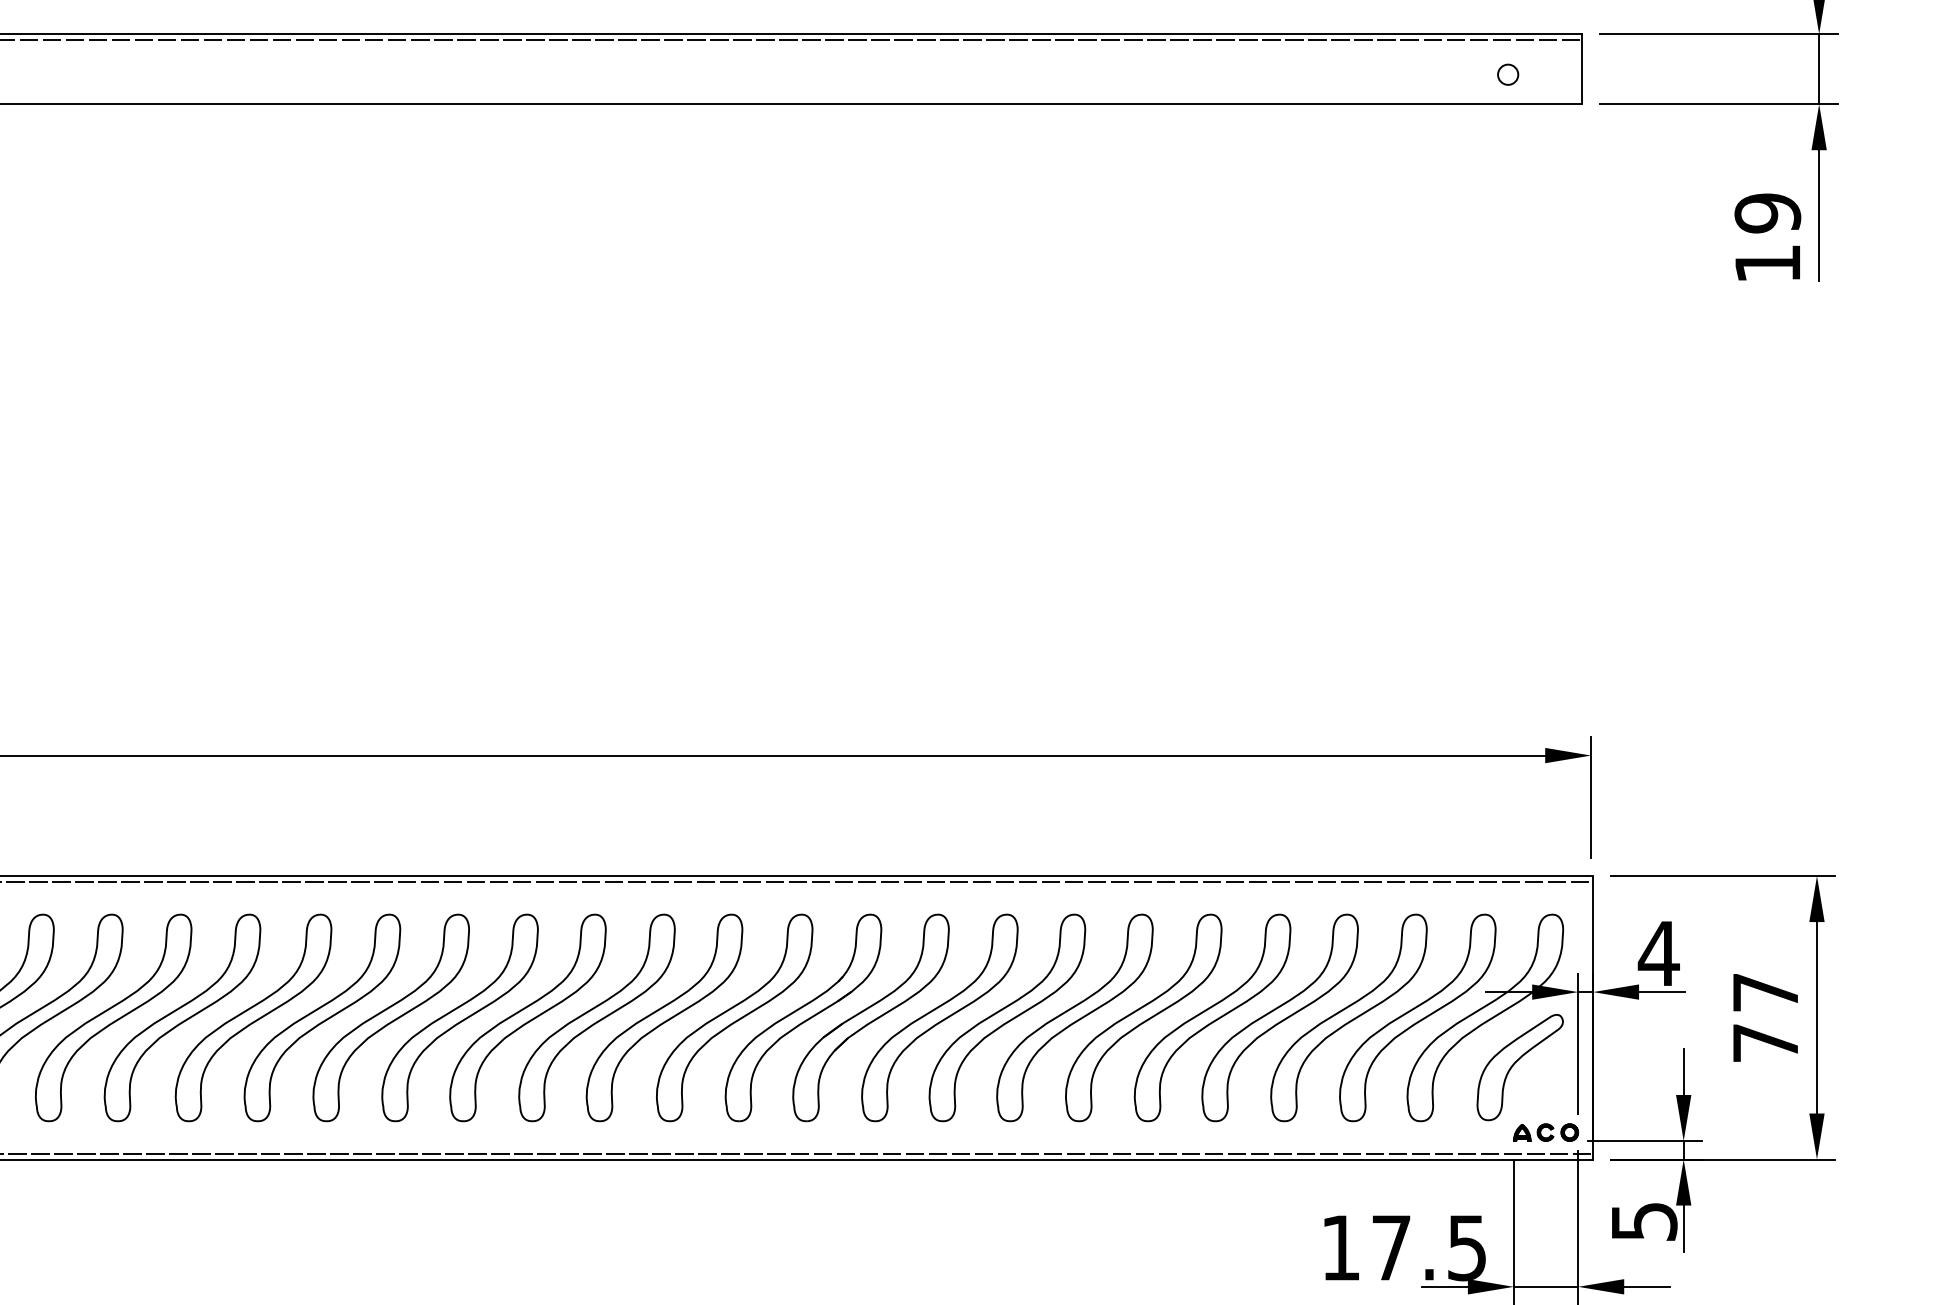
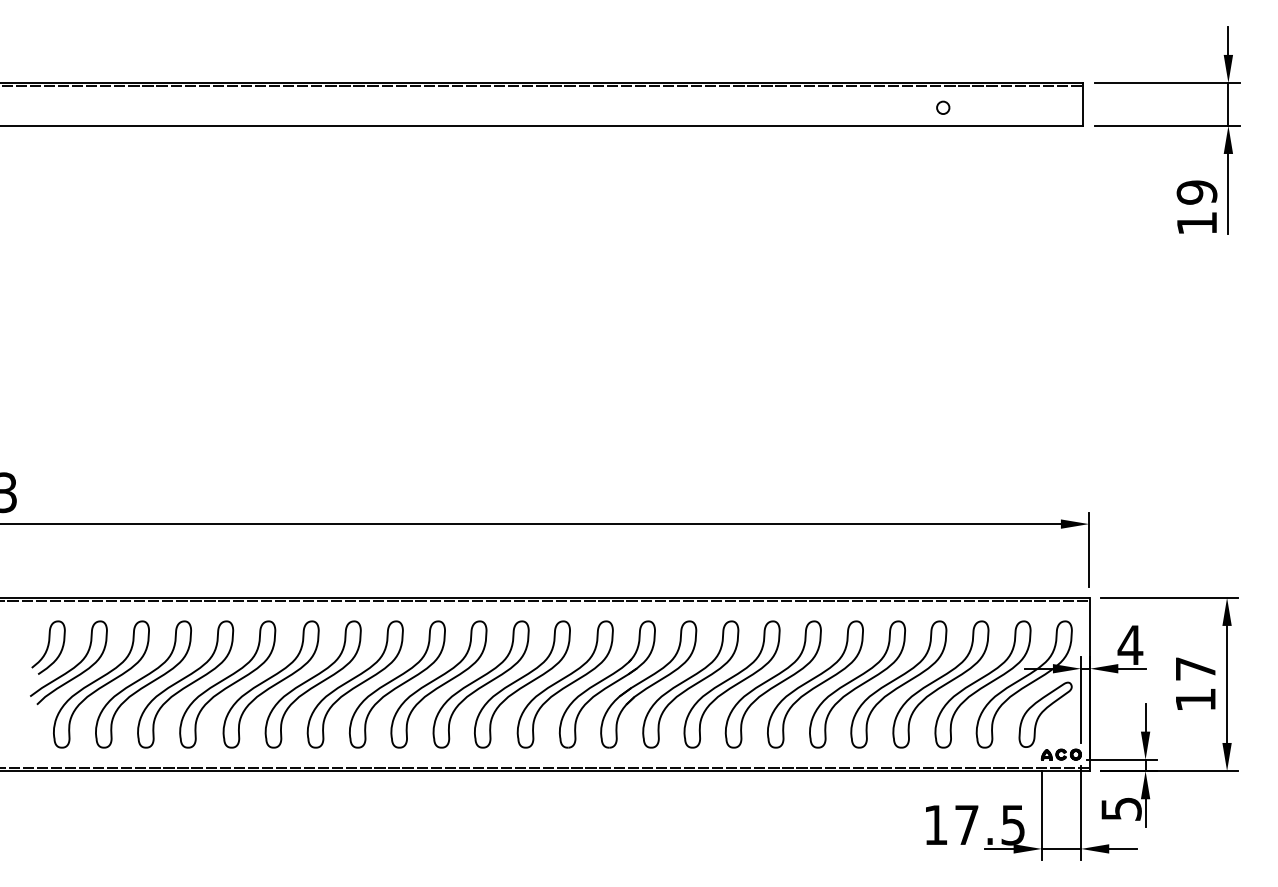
circle: (1508, 74) -> (943, 107), moved
text: (1765, 1042) -> (1195, 699), 77 -> 17

